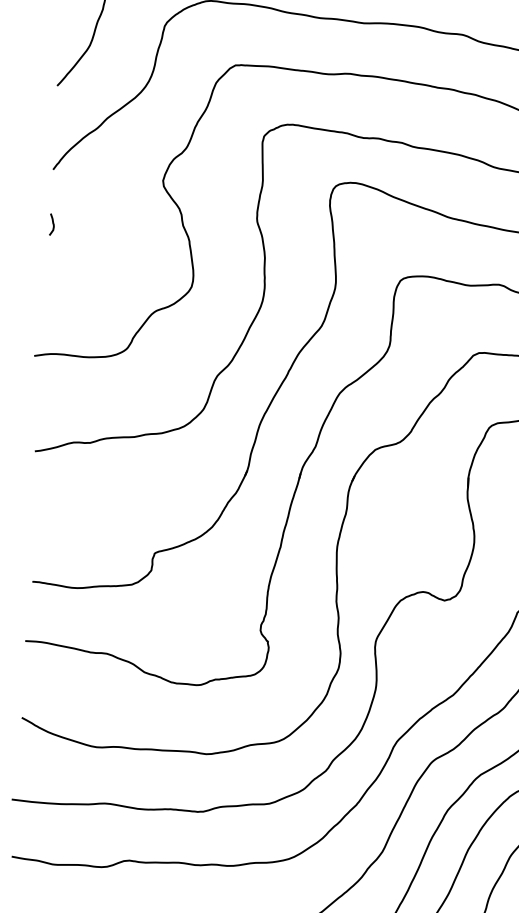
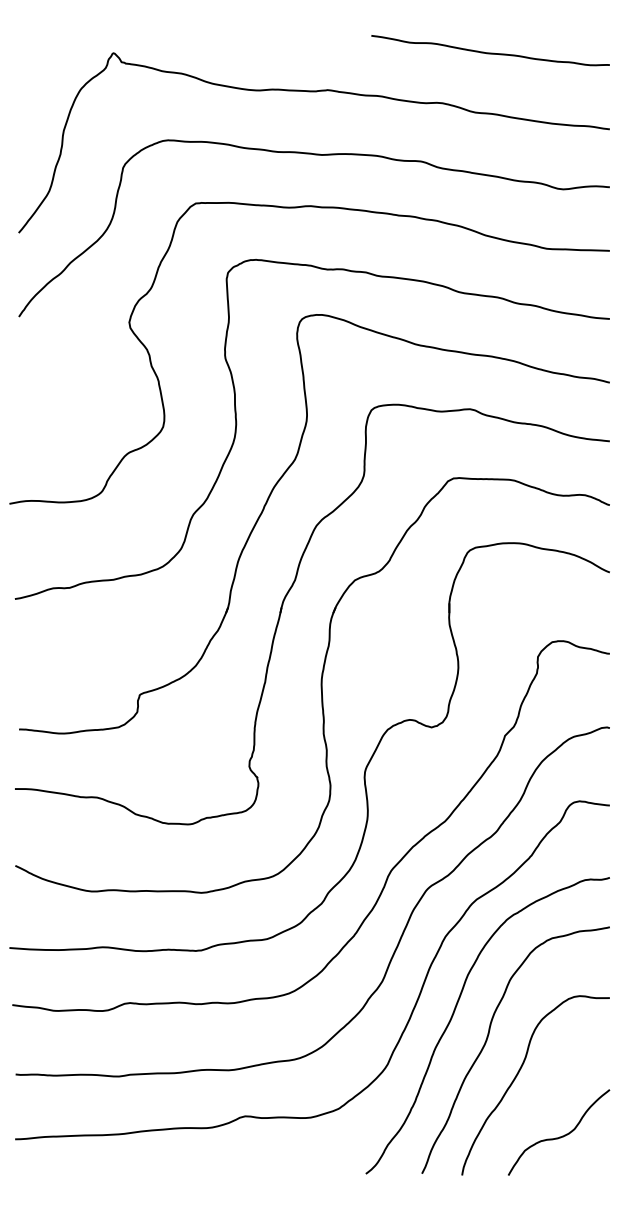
curve: (51, 223) -> (20, 370), removed

